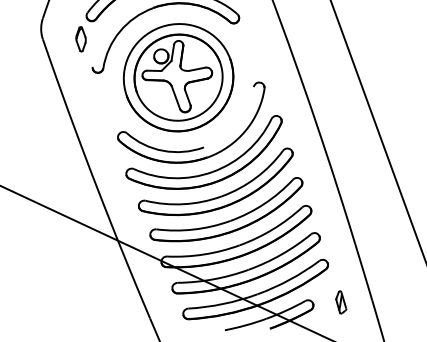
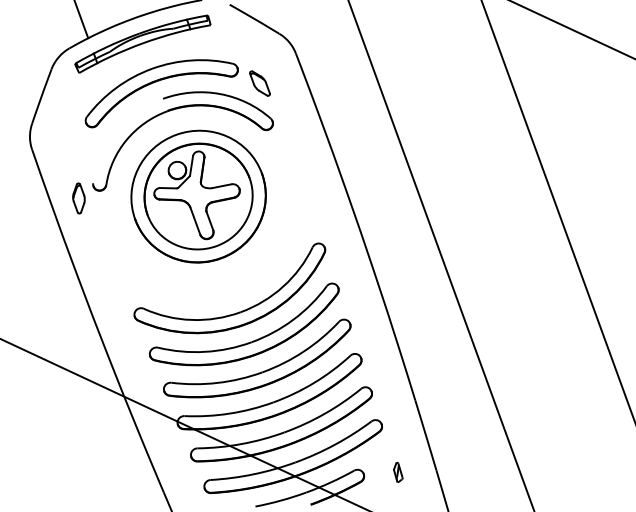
part: (80, 39) -> (78, 198), moved
part: (197, 148) -> (221, 283), removed
part: (341, 302) -> (398, 472), size x0.7

